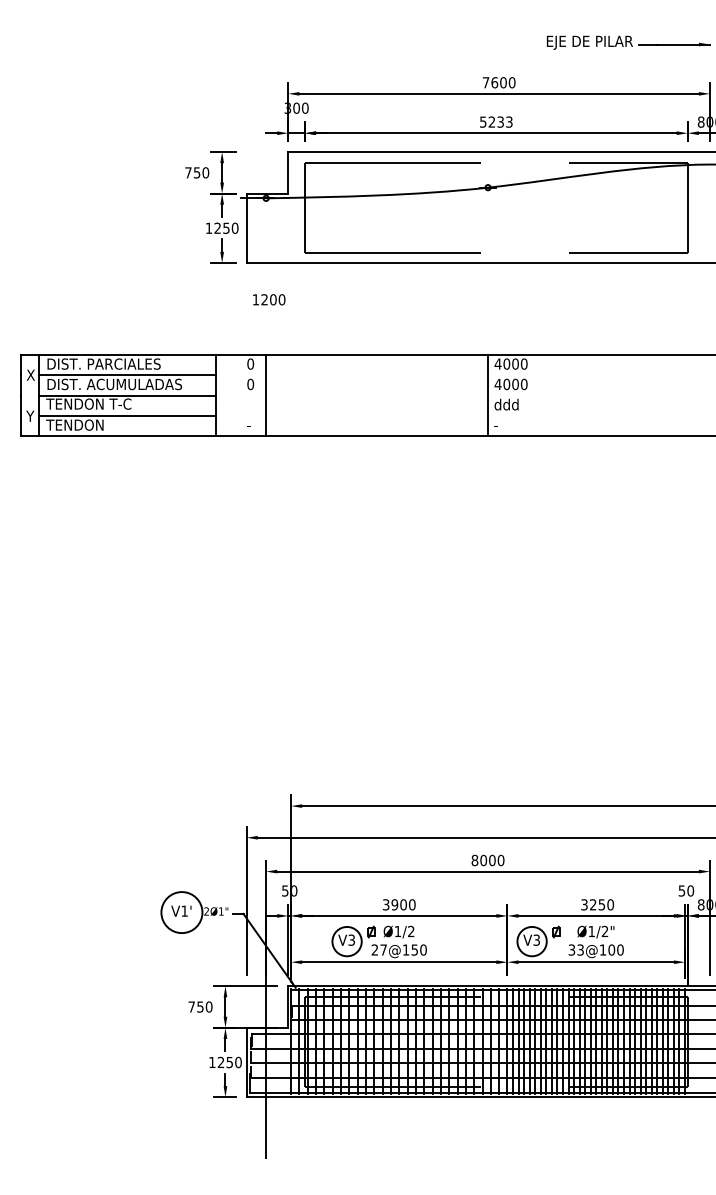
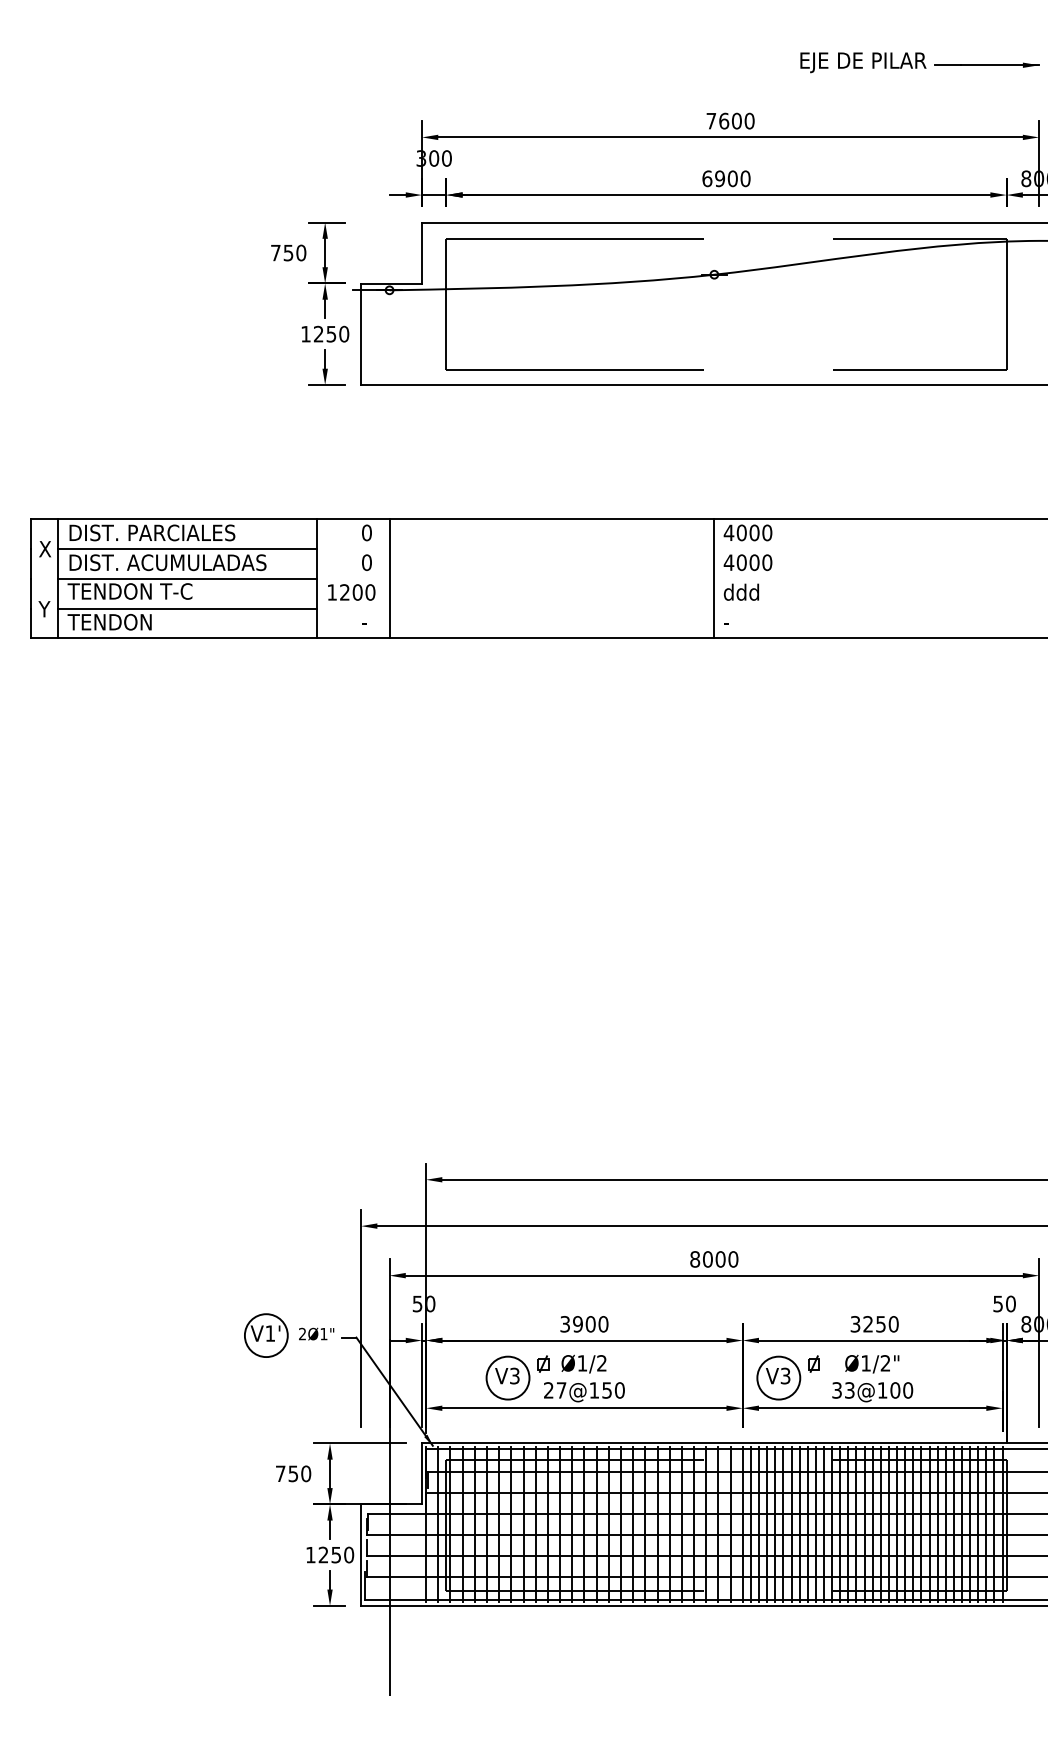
text: (496, 121) -> (726, 177), 5233 -> 6900
text: (269, 299) -> (352, 592), moved
circle: (181, 912) -> (265, 1335), size x0.71

